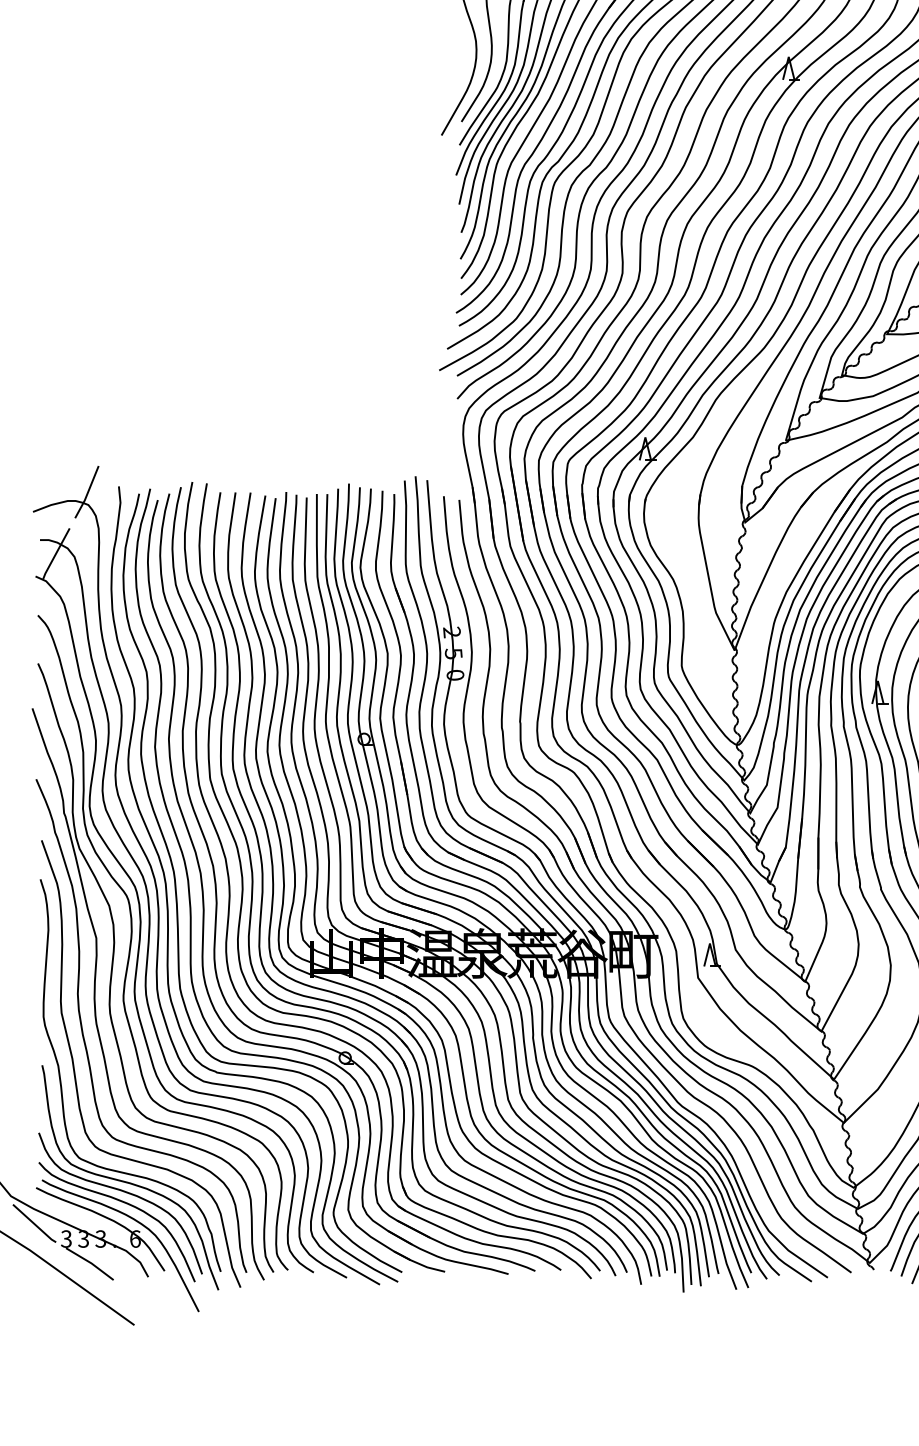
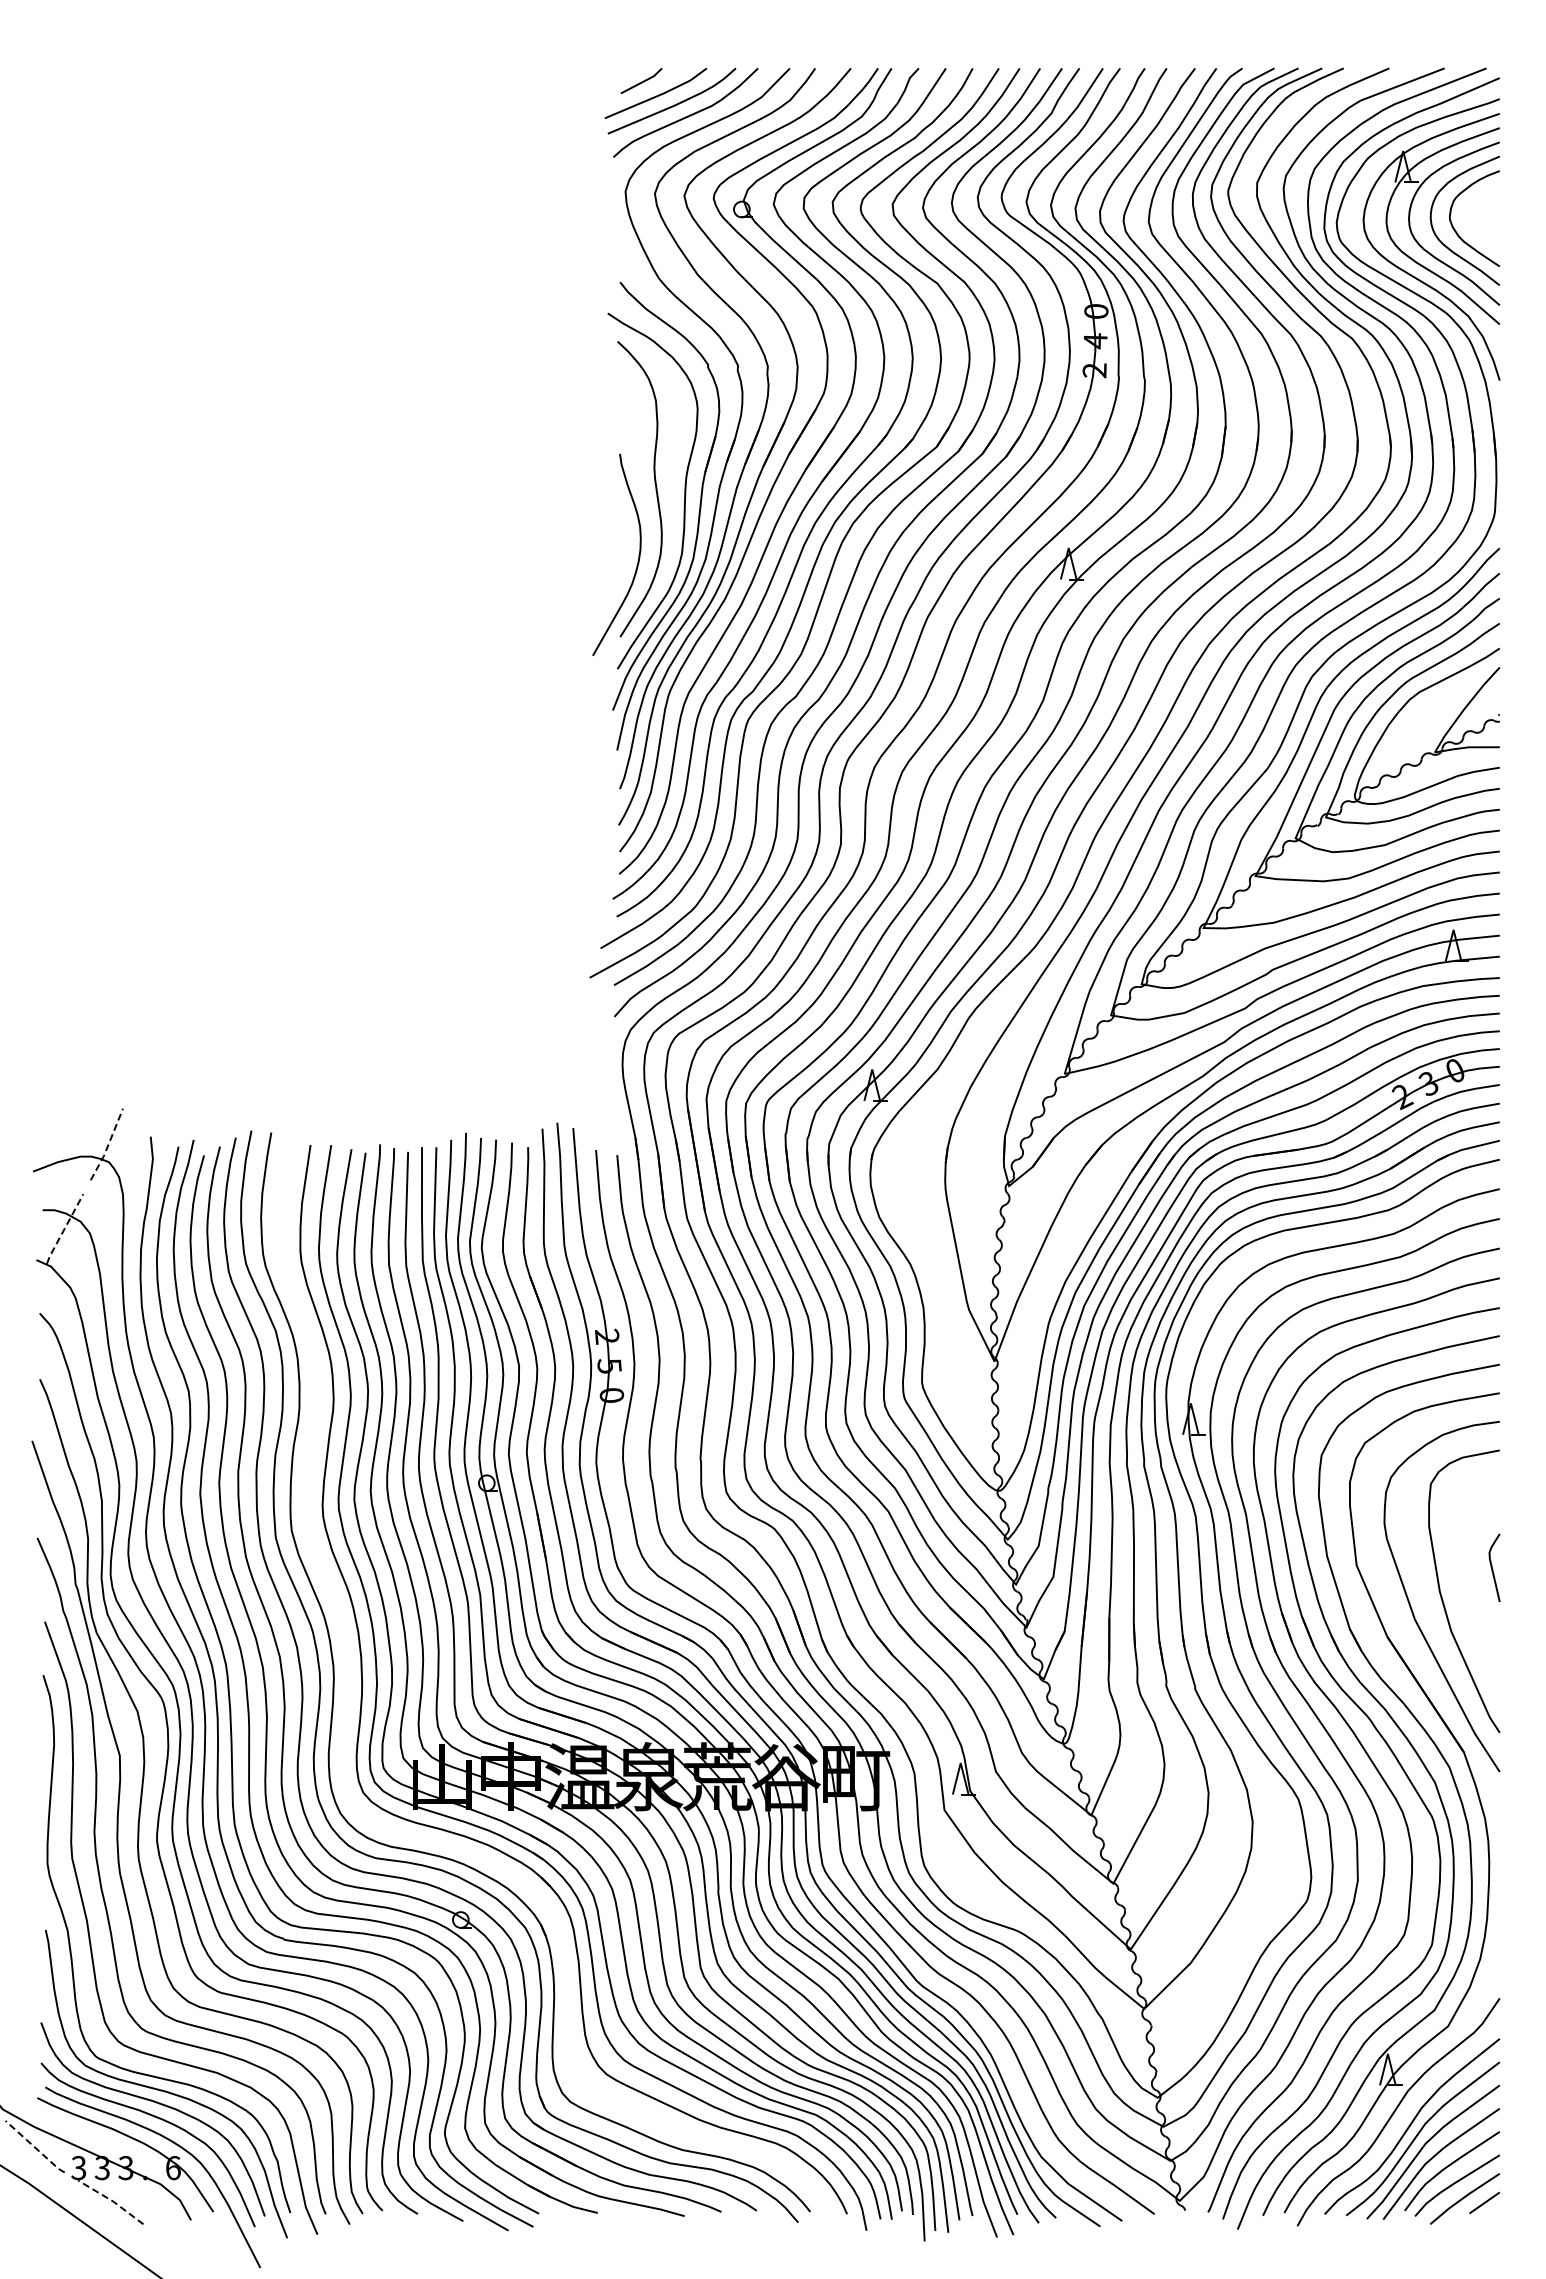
line: (88, 492) -> (108, 1145), solid -> dashed
line: (55, 554) -> (64, 1229), solid -> dashed
part: (359, 1010) -> (480, 1855), removed
line: (34, 1224) -> (35, 2147), solid -> dashed
line: (91, 1262) -> (112, 2200), solid -> dashed

